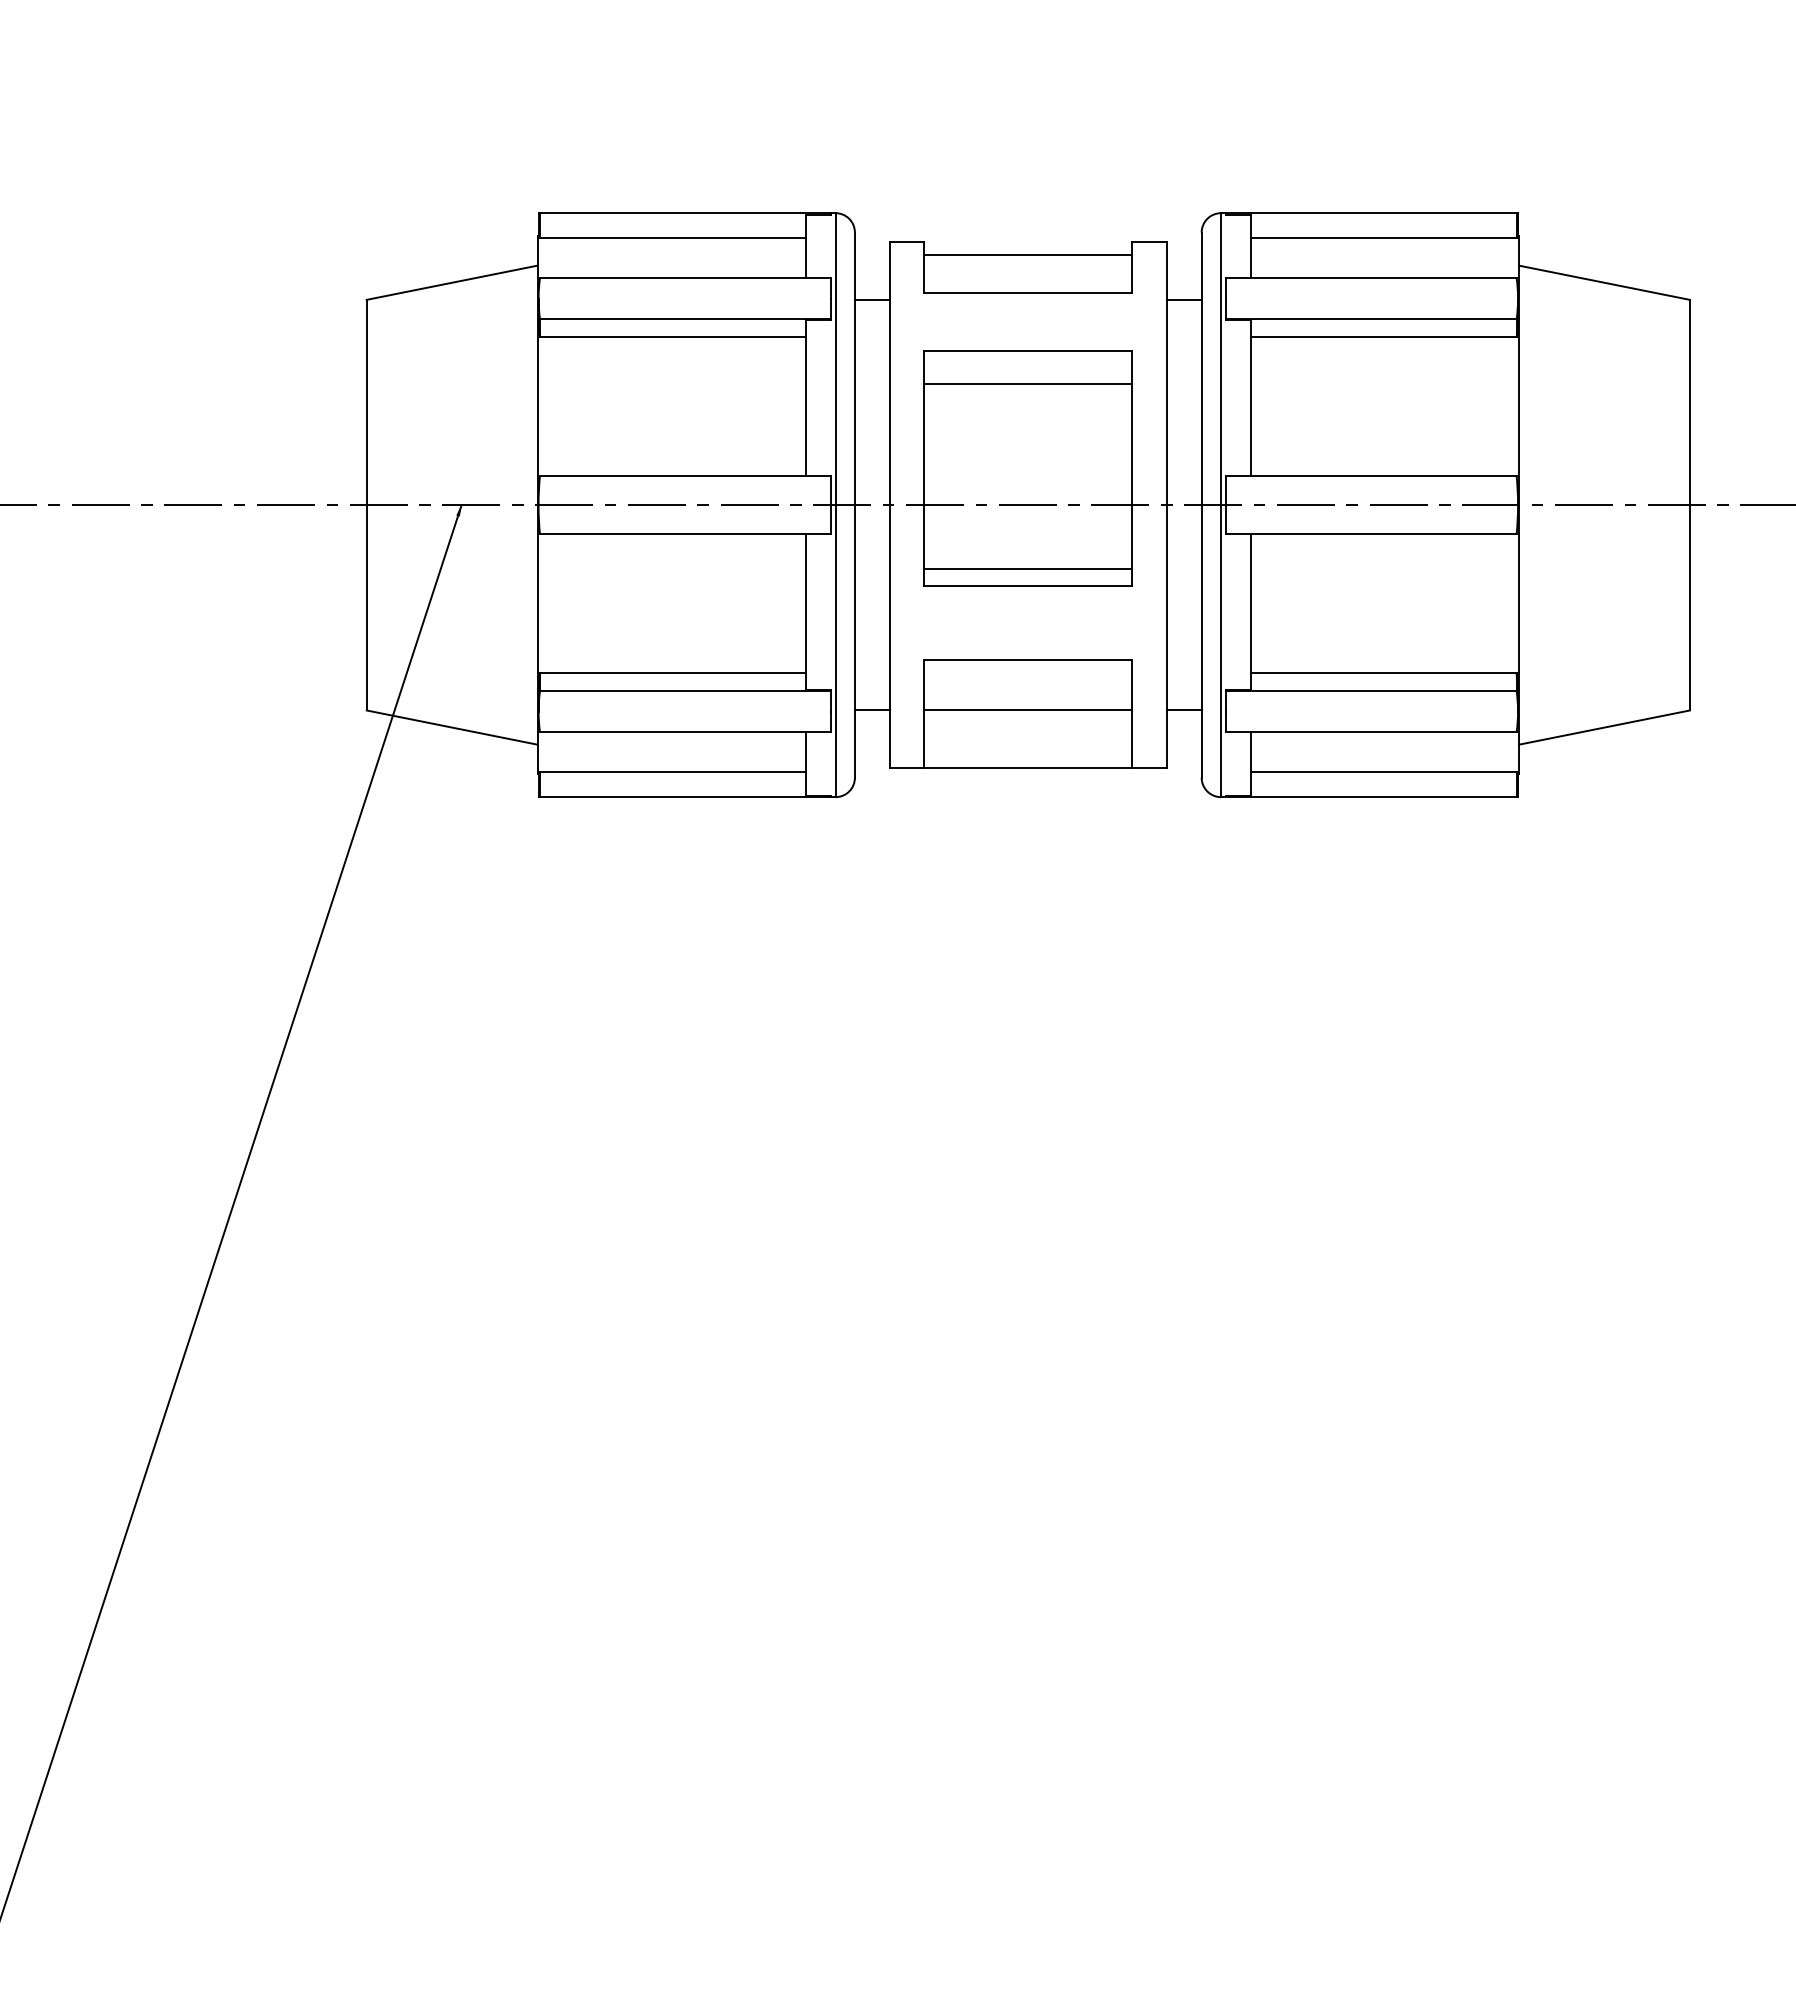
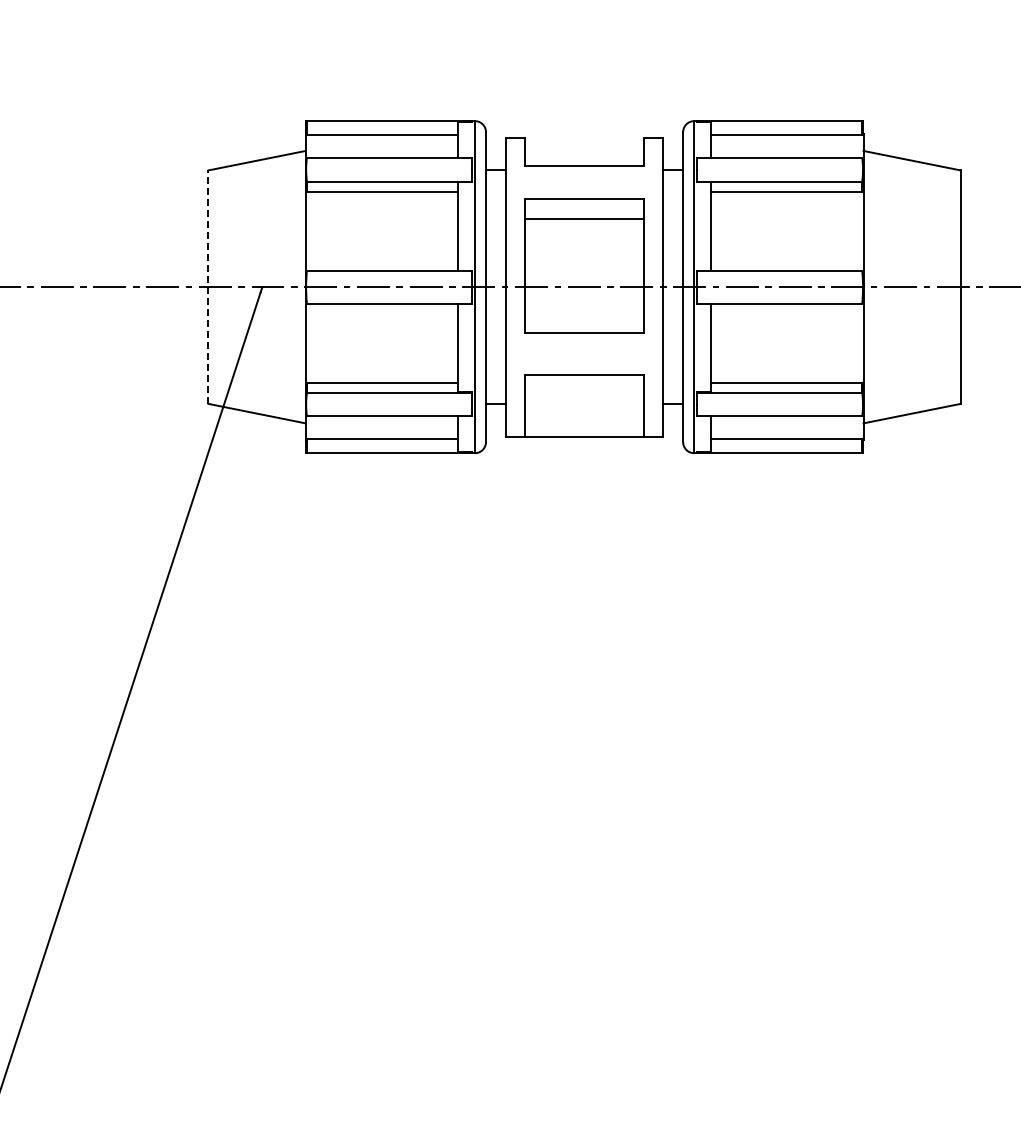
line: (1028, 256) -> (584, 145), removed
line: (366, 505) -> (208, 287), solid -> dashed
line: (1028, 569) -> (584, 323), removed
line: (1028, 709) -> (584, 403), removed

